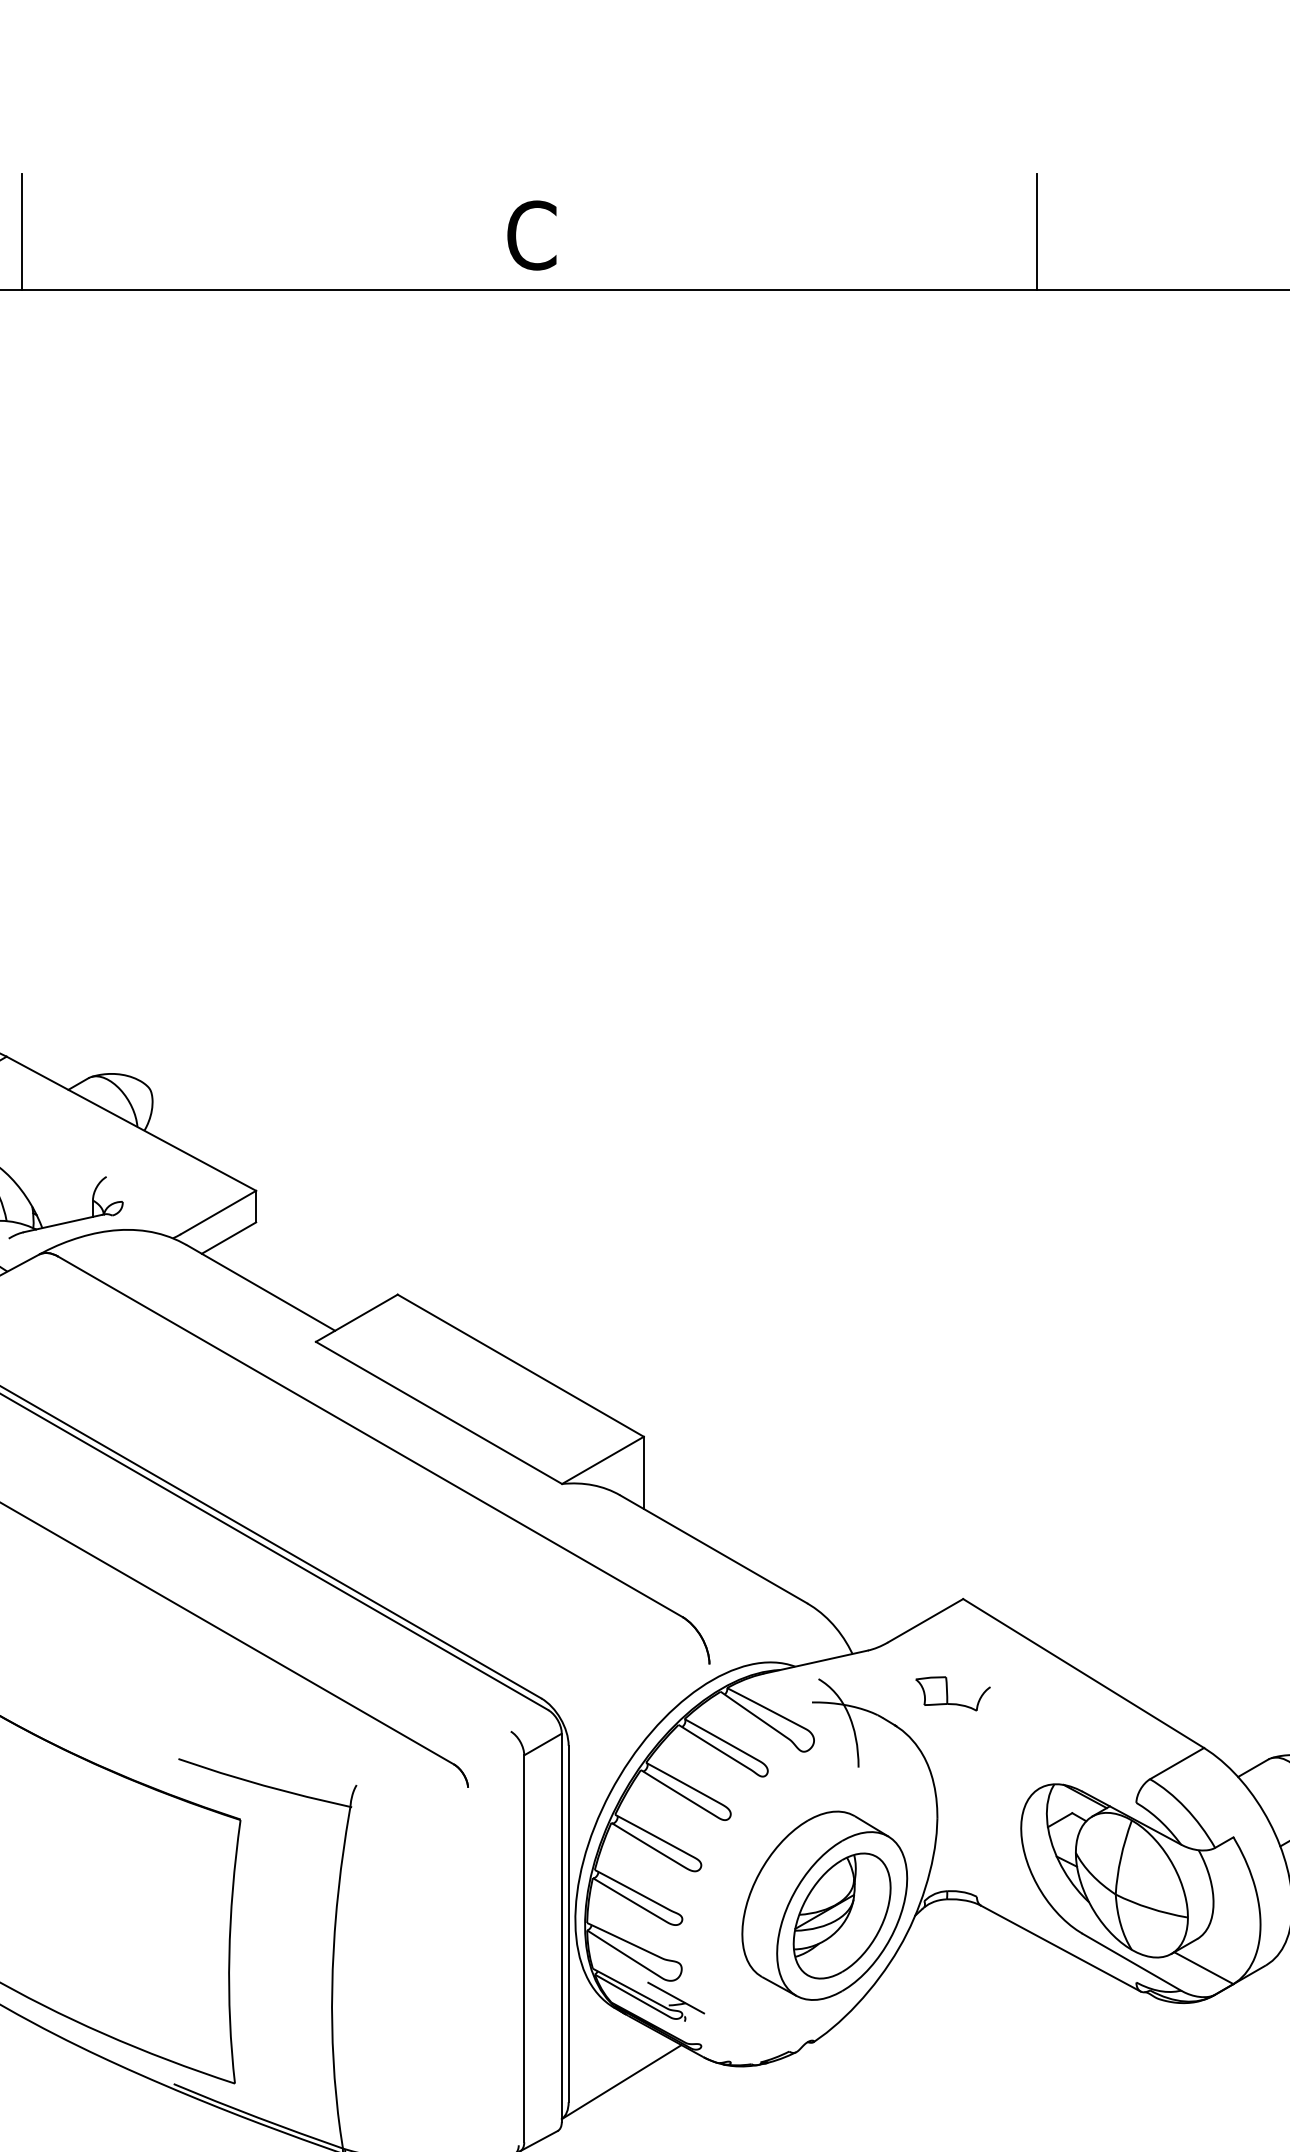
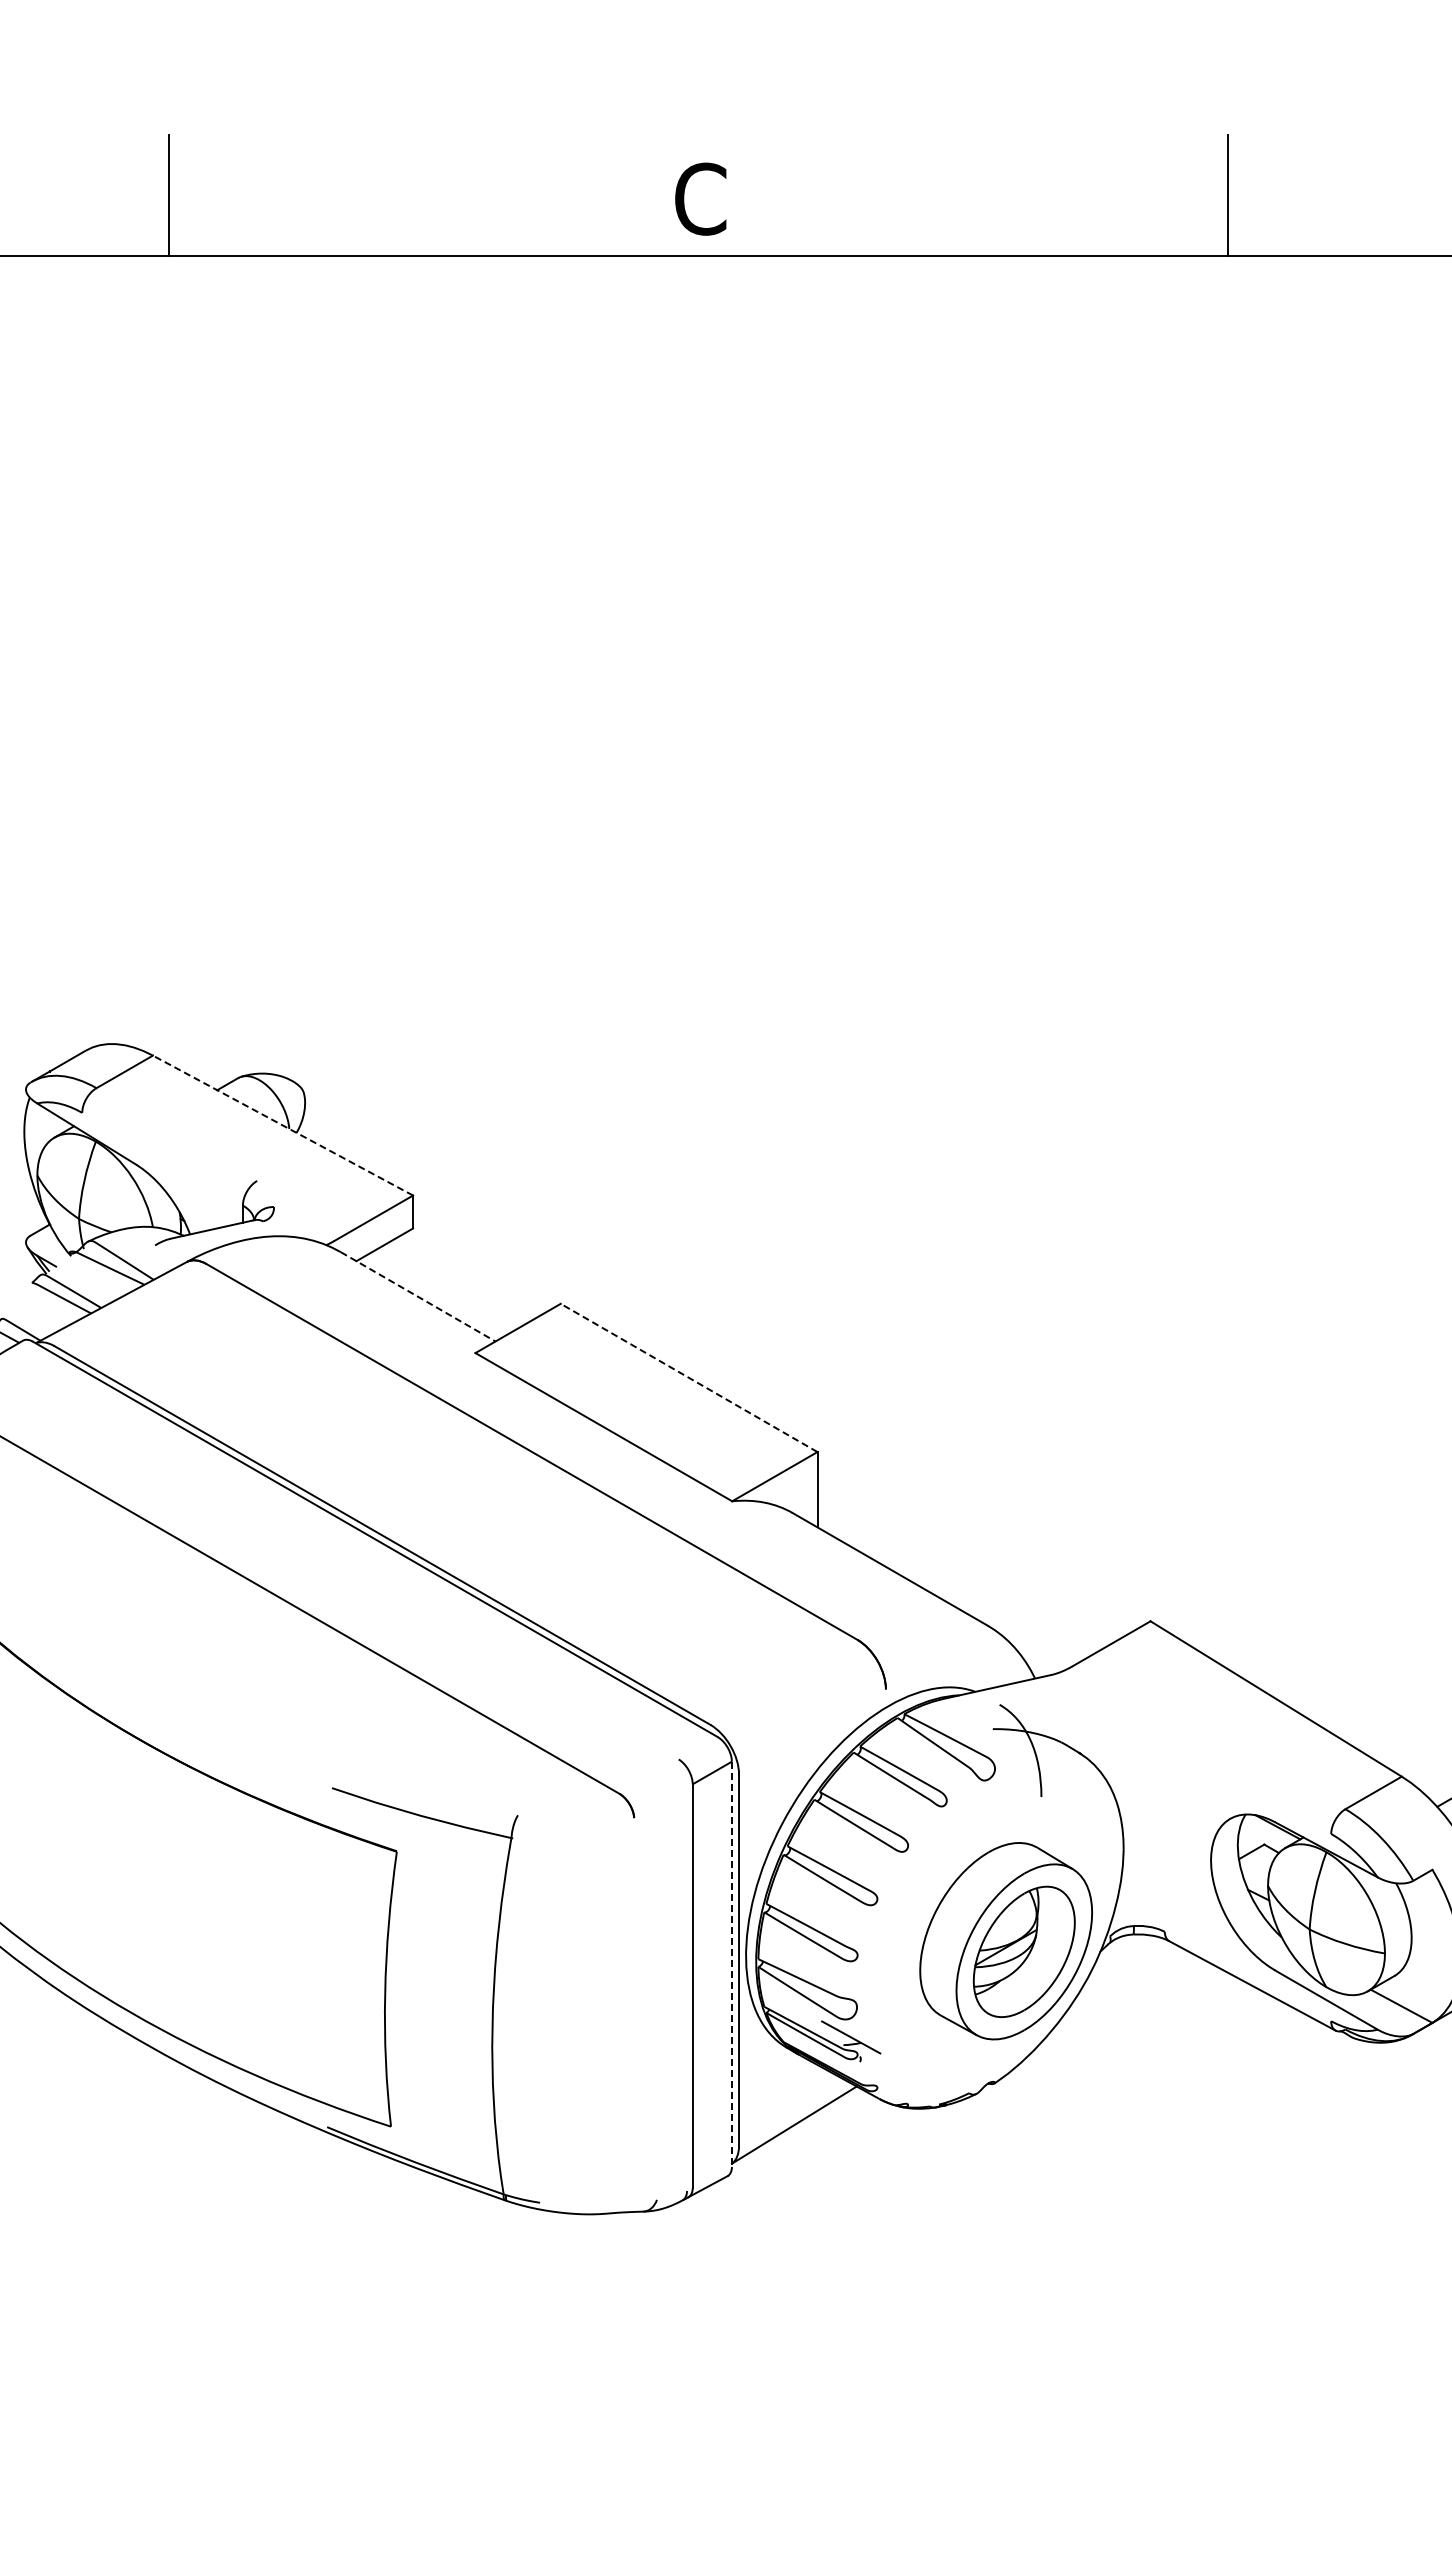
line: (131, 1123) -> (283, 1125), solid -> dashed
line: (261, 1288) -> (418, 1297), solid -> dashed
line: (520, 1365) -> (688, 1377), solid -> dashed
part: (952, 1694) -> (1139, 1720), removed
line: (561, 1928) -> (731, 1964), solid -> dashed

